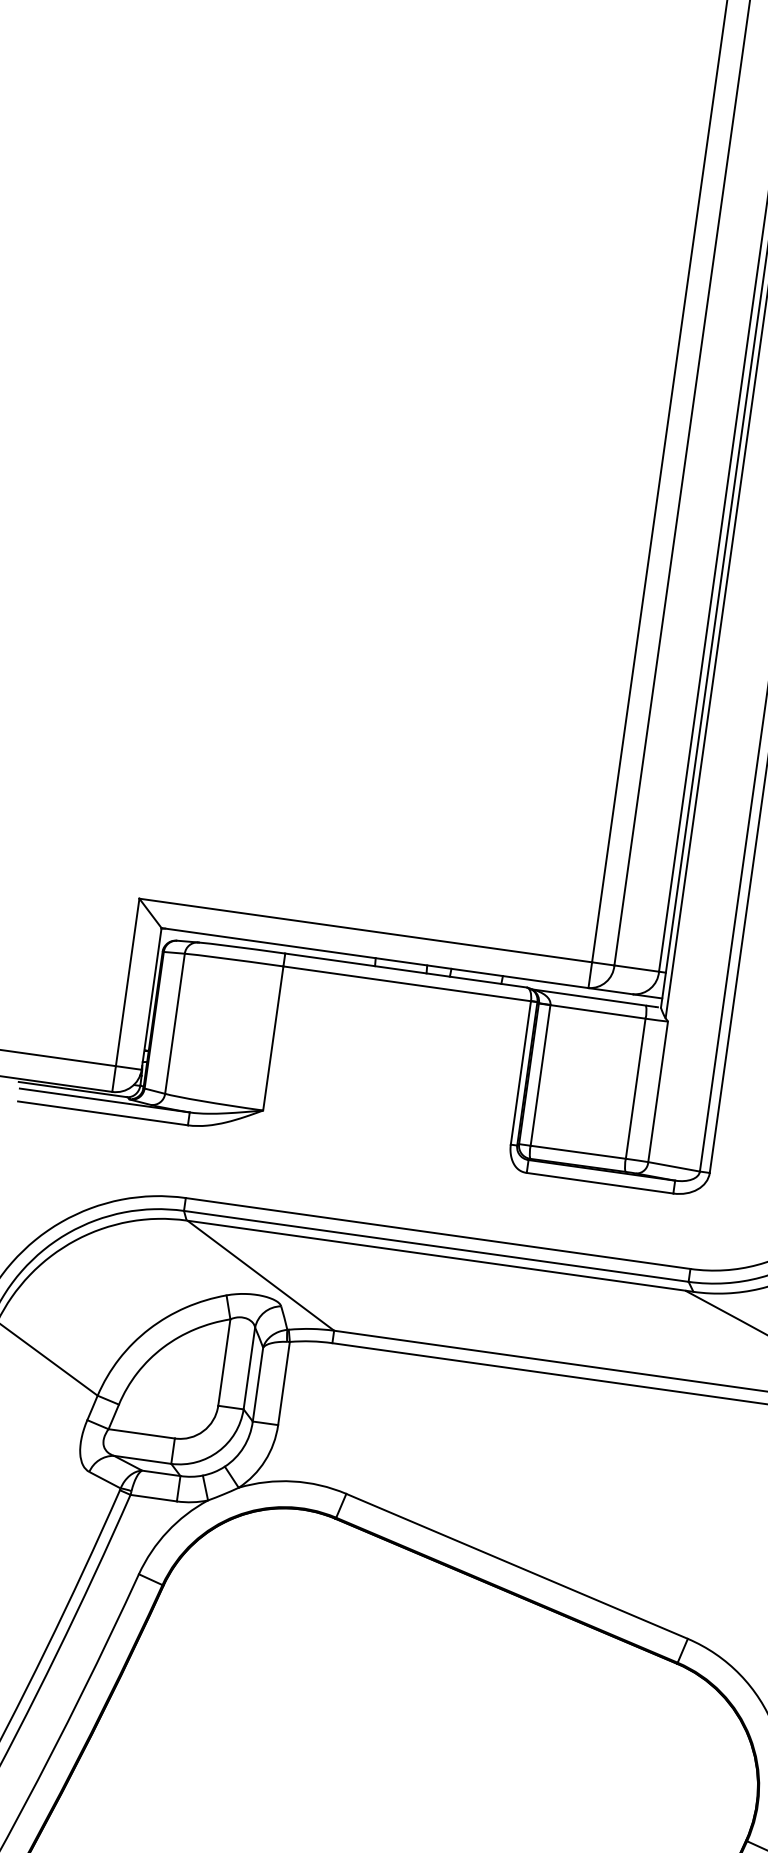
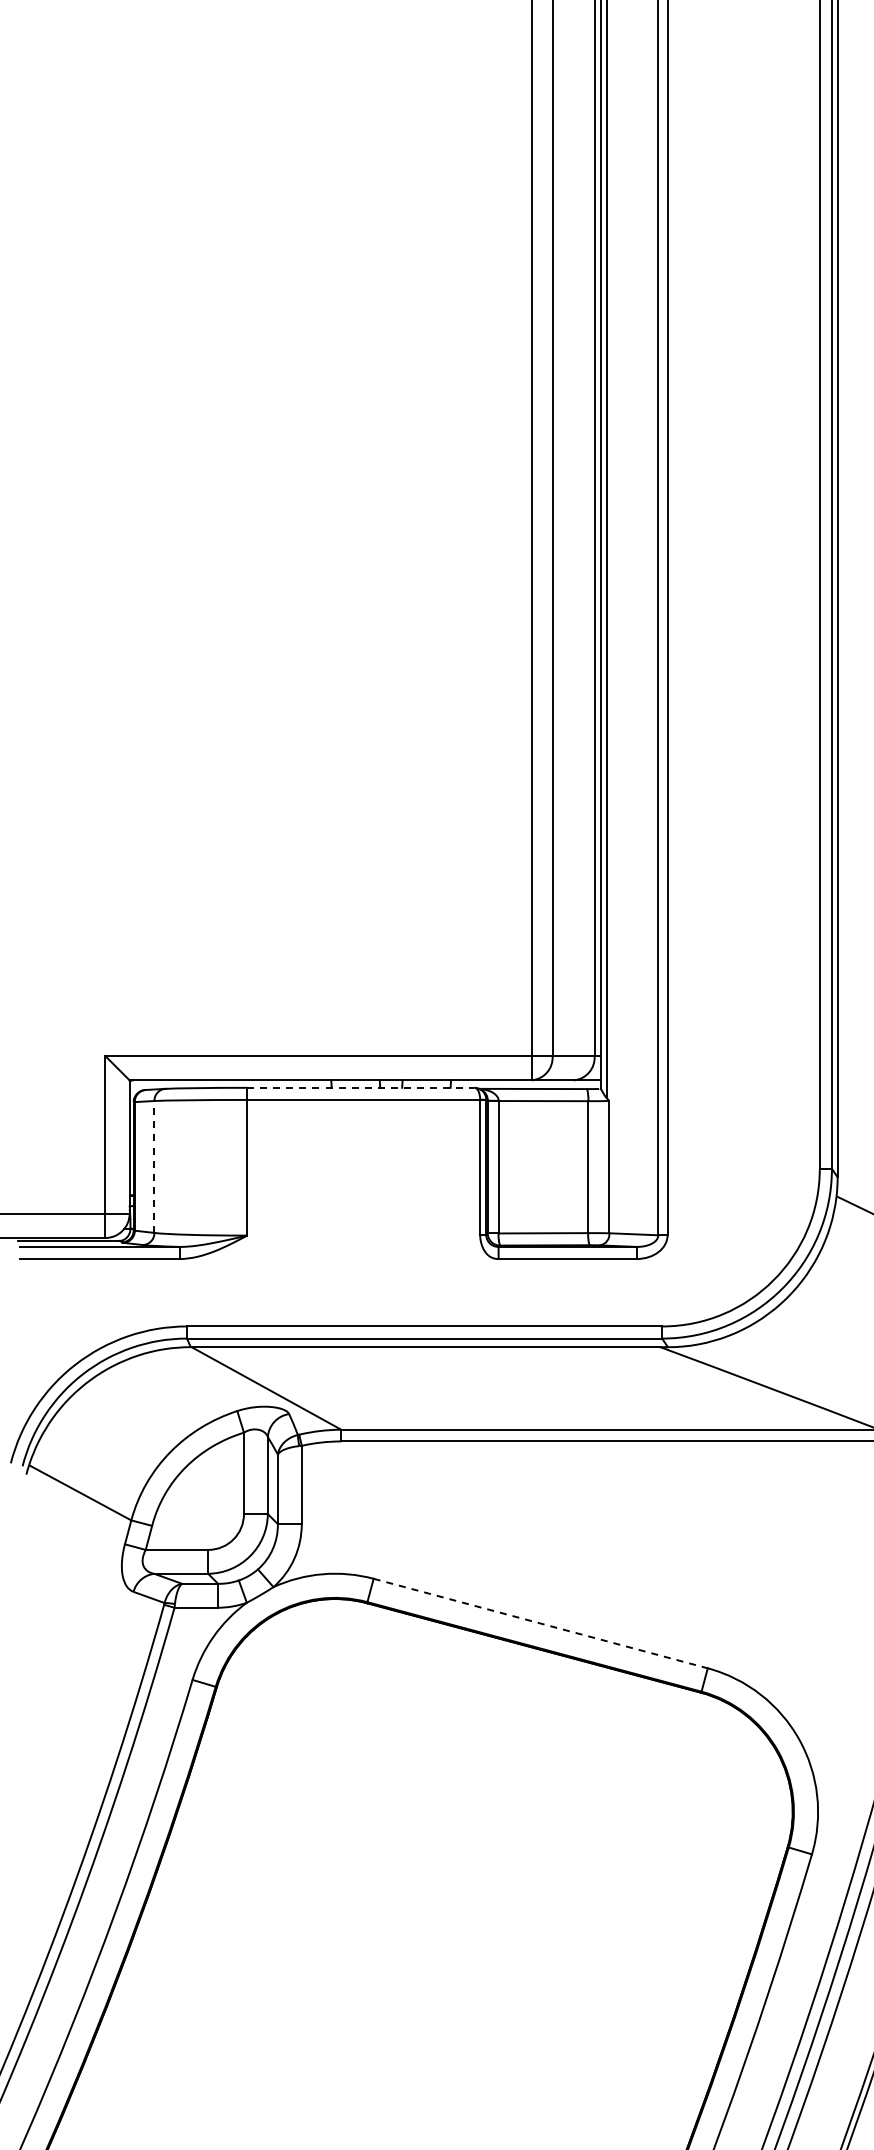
line: (405, 970) -> (360, 1087), solid -> dashed
line: (175, 1023) -> (154, 1166), solid -> dashed
line: (516, 1566) -> (540, 1623), solid -> dashed

